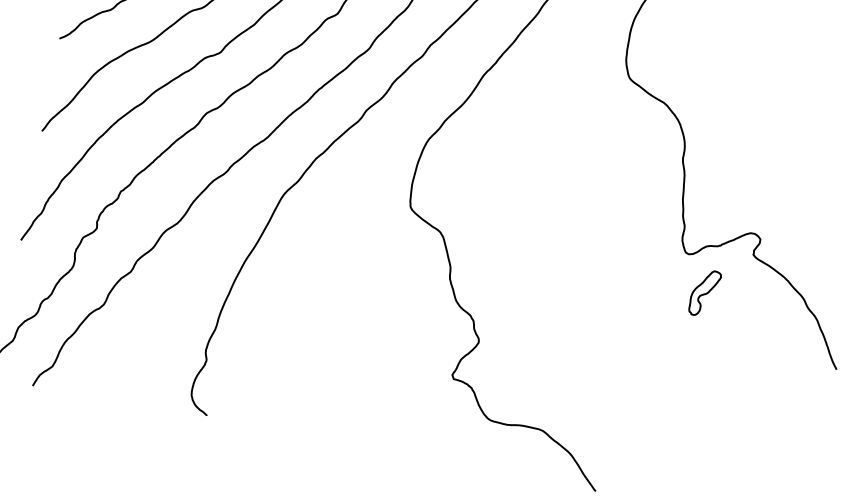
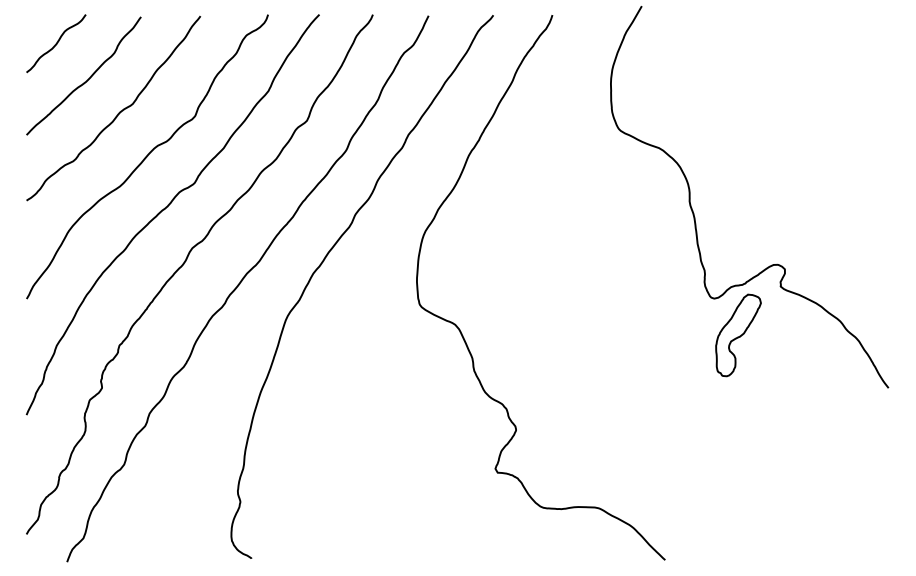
part: (704, 293) -> (738, 335), size x1.67

